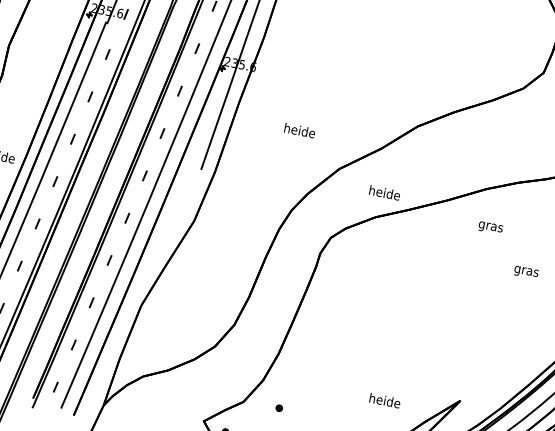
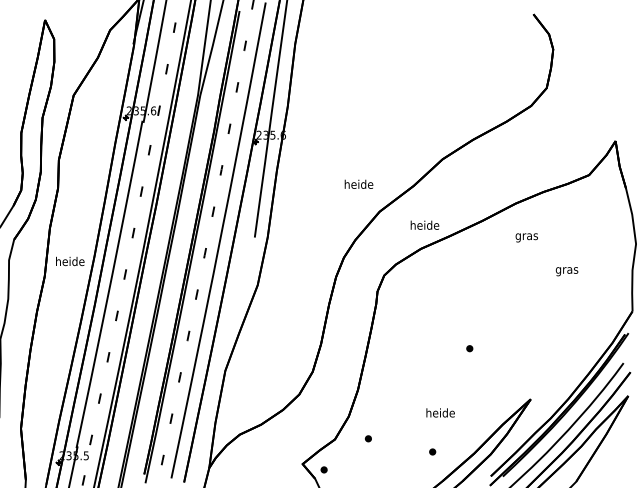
text: (299, 129) -> (358, 183), moved
part: (406, 333) -> (469, 348), added
text: (385, 400) -> (440, 412), moved

